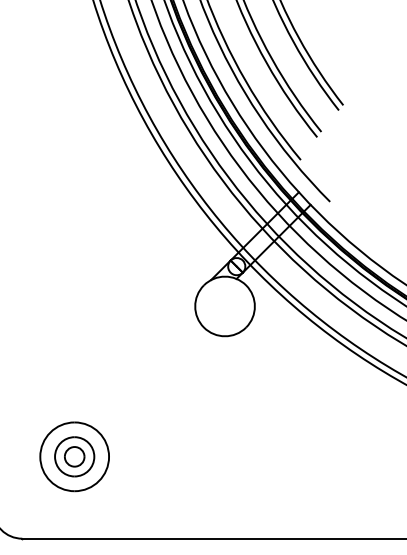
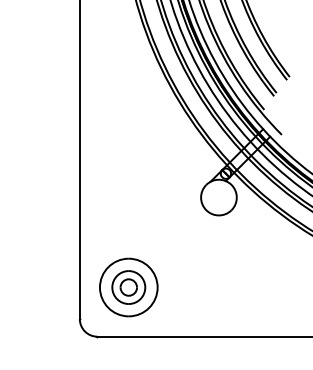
part: (74, 456) -> (128, 287), size x1.4

